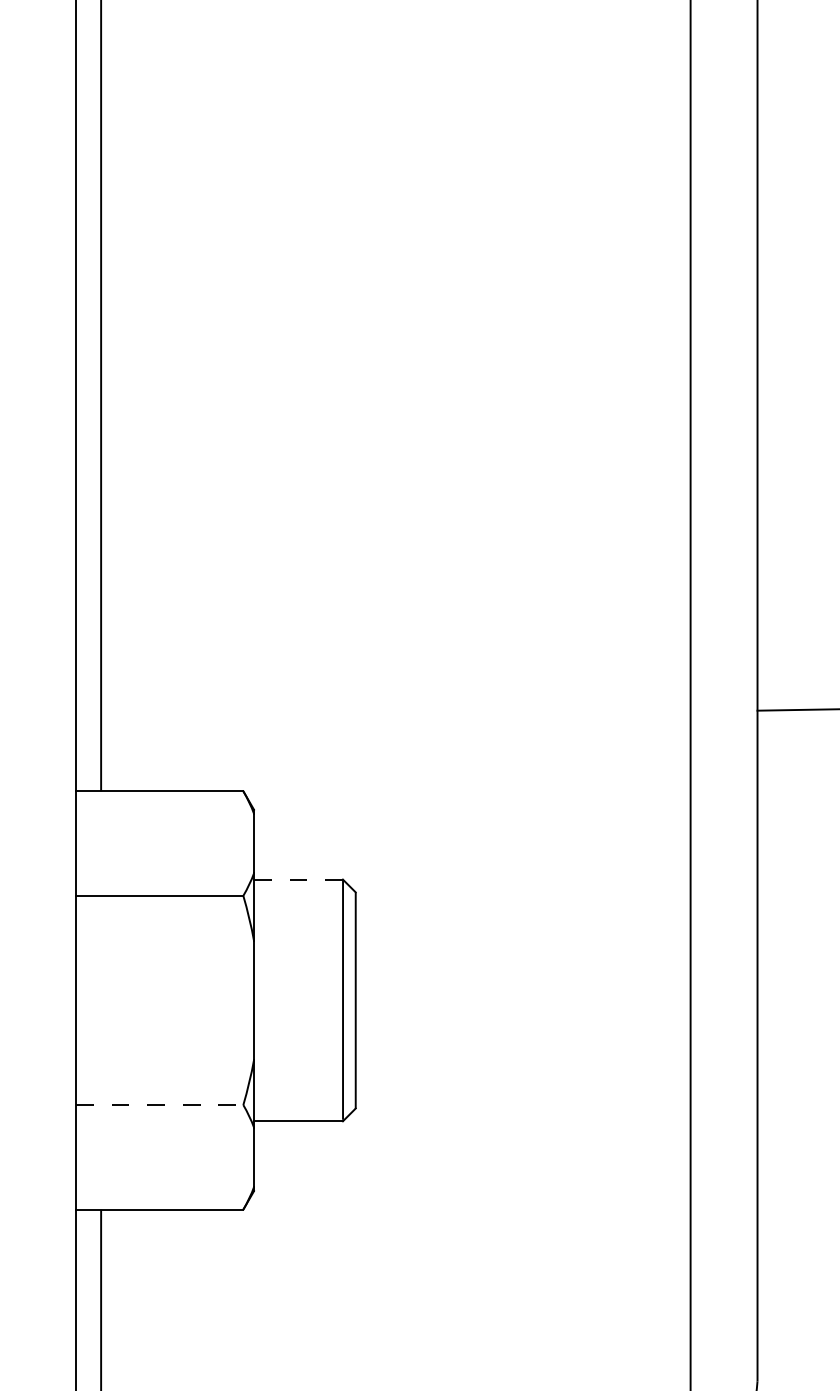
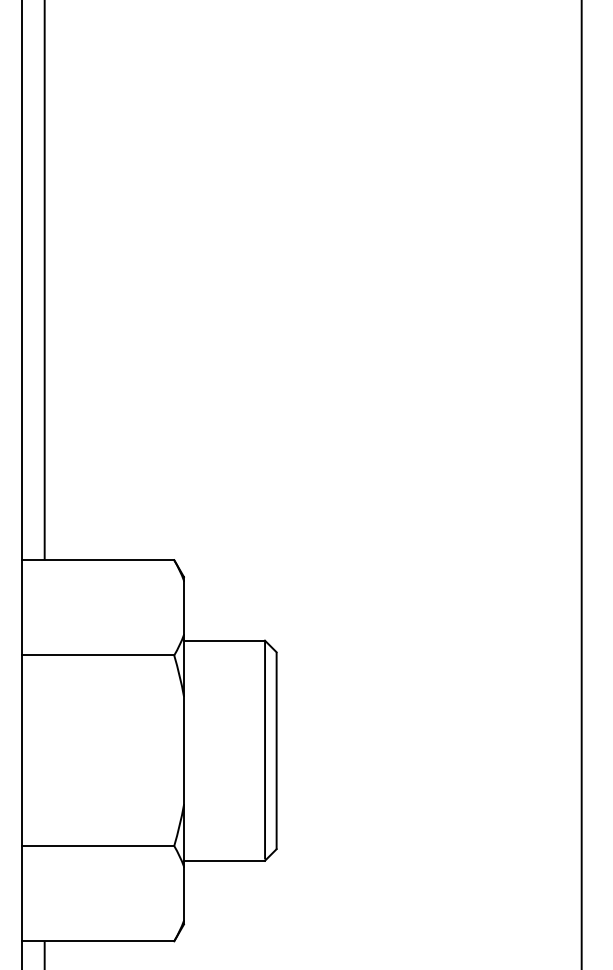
line: (298, 879) -> (224, 640), dashed -> solid
line: (159, 1105) -> (97, 846), dashed -> solid

